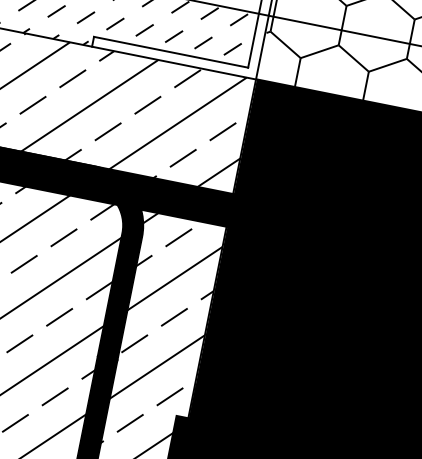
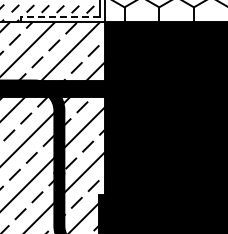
line: (170, 52) -> (60, 17), solid -> dashed

